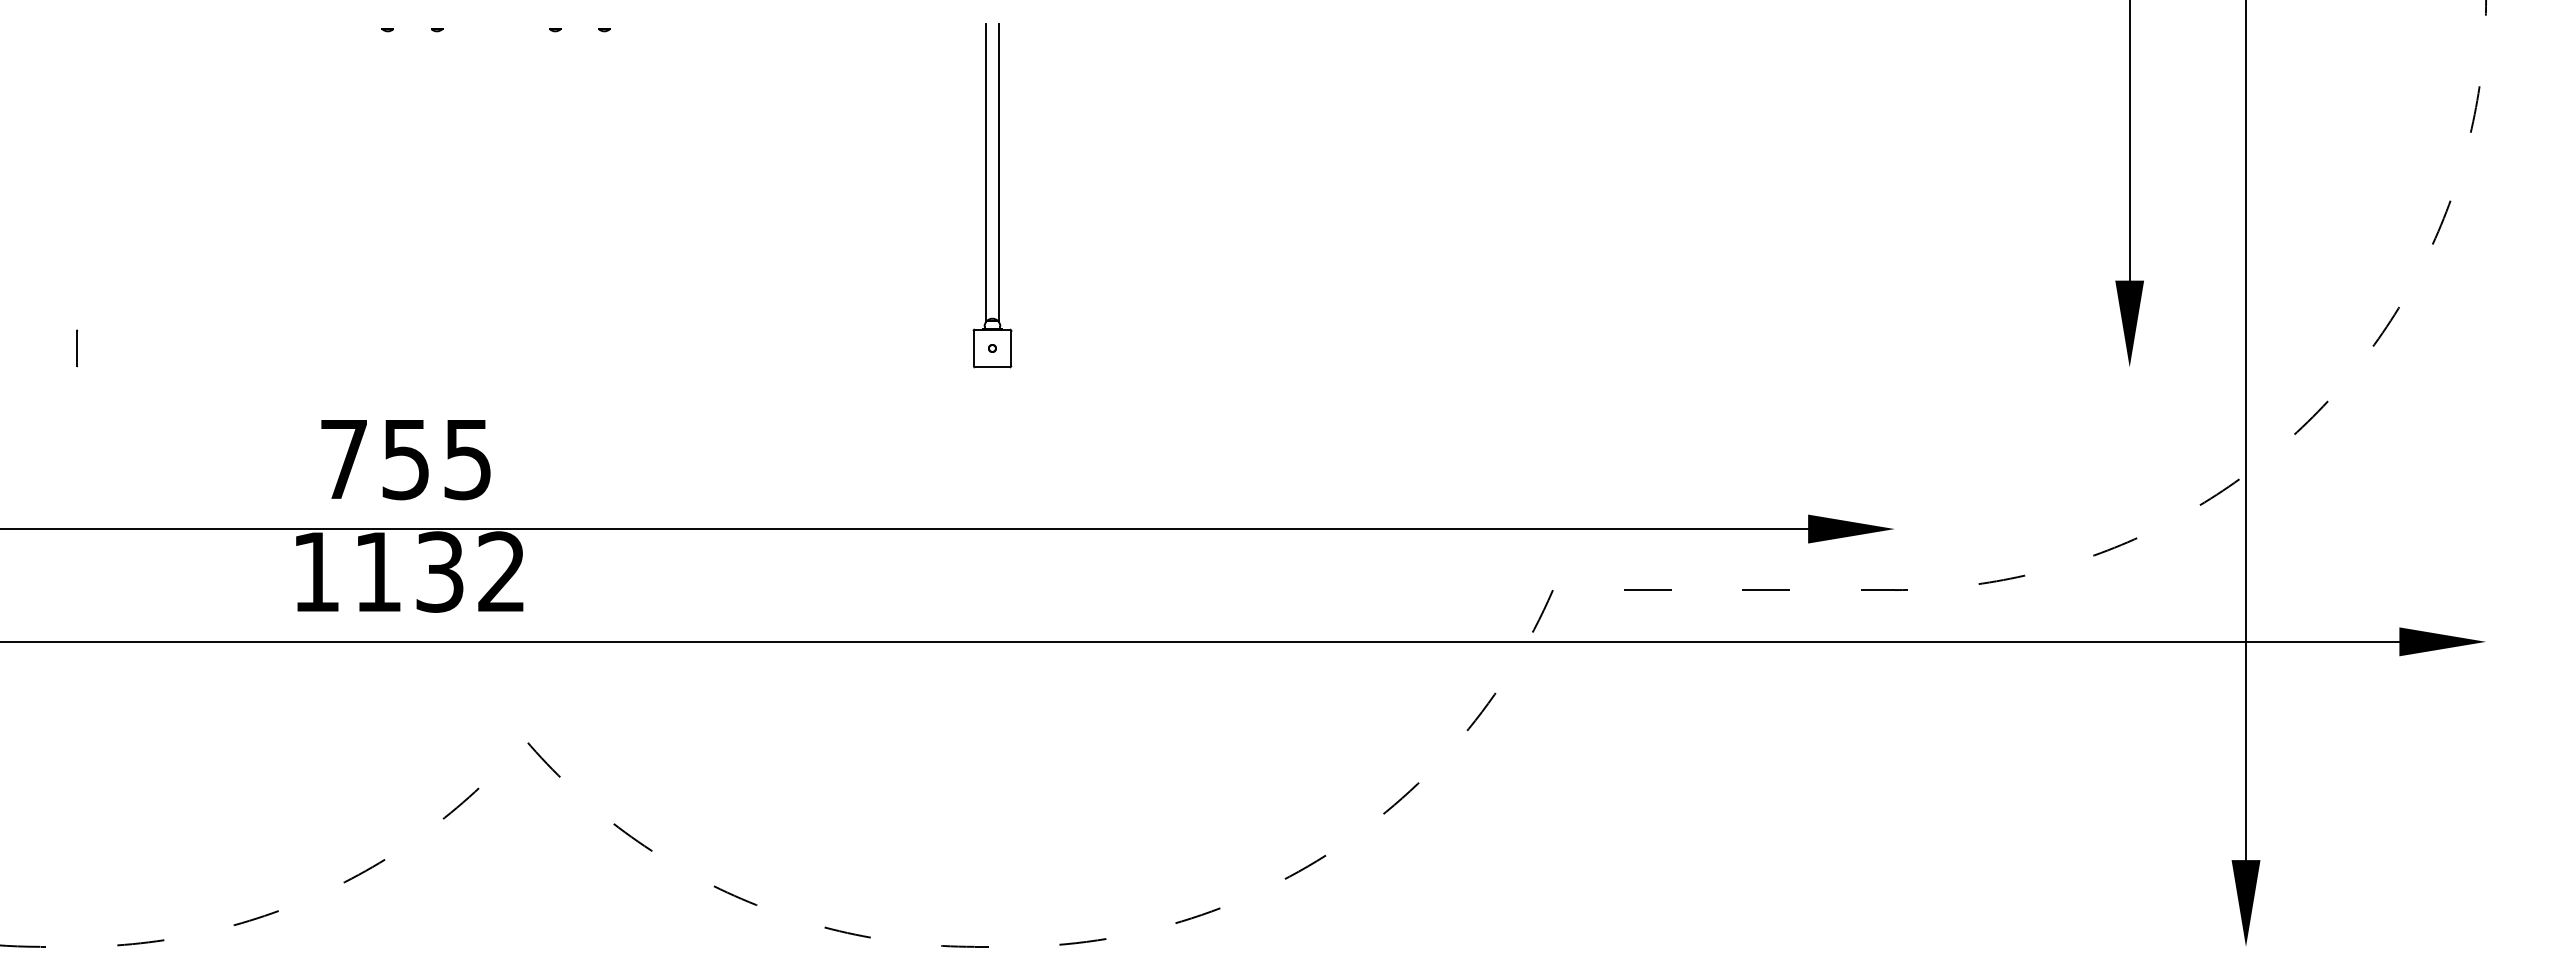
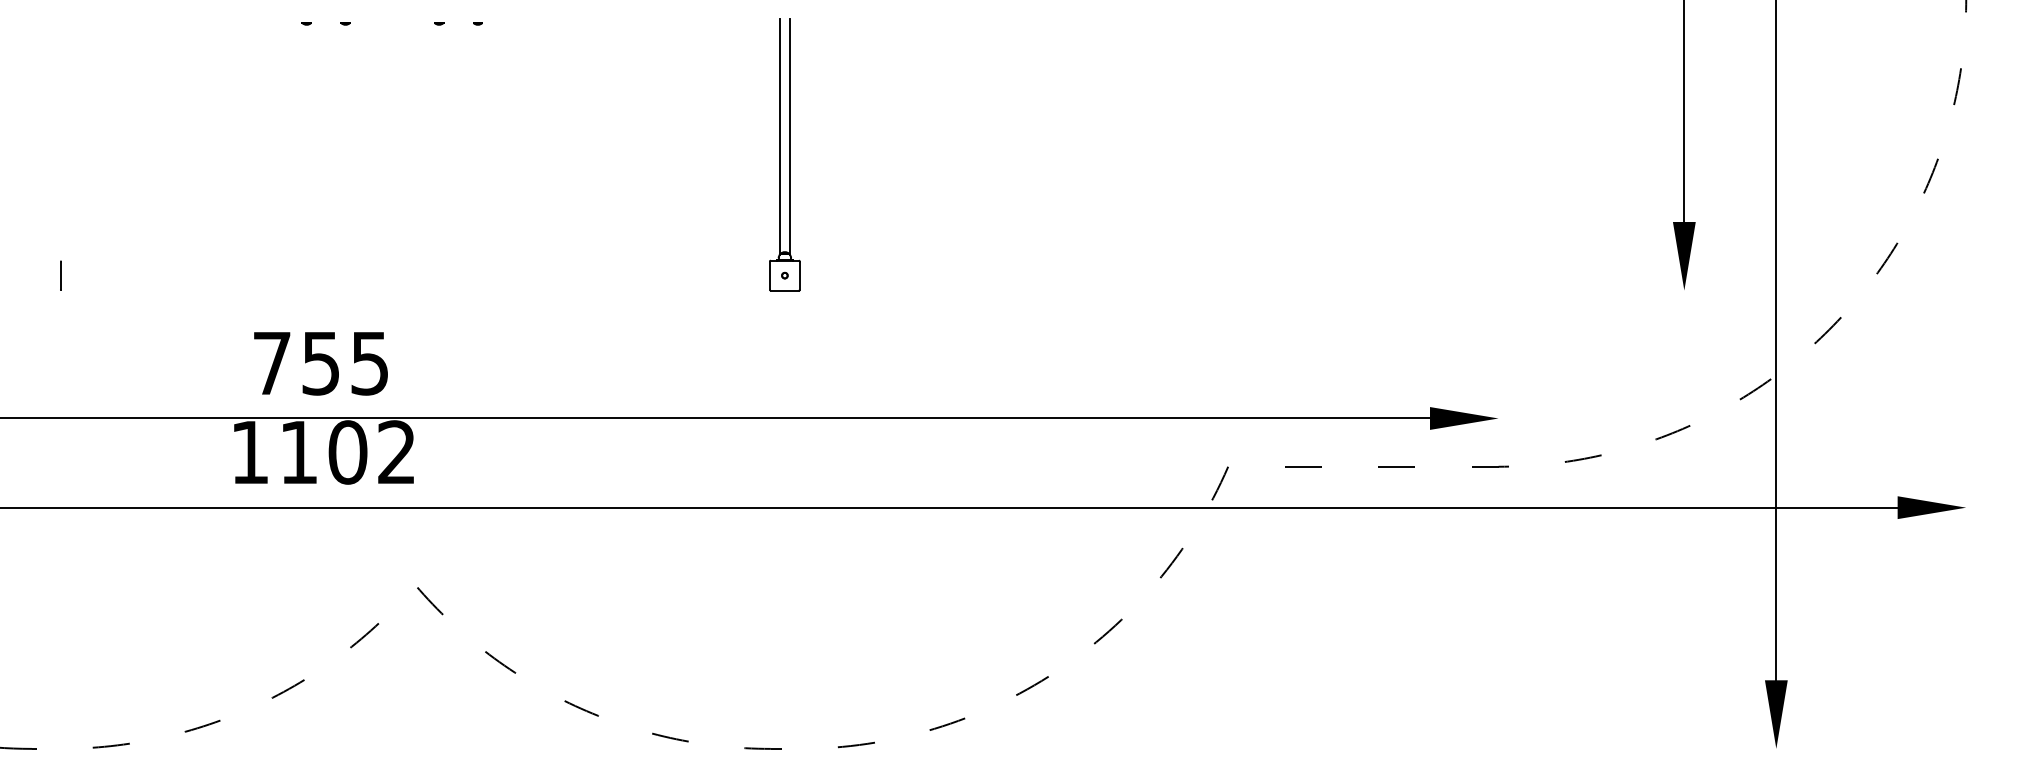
text: (439, 571) -> (347, 452), 1132 -> 1102

